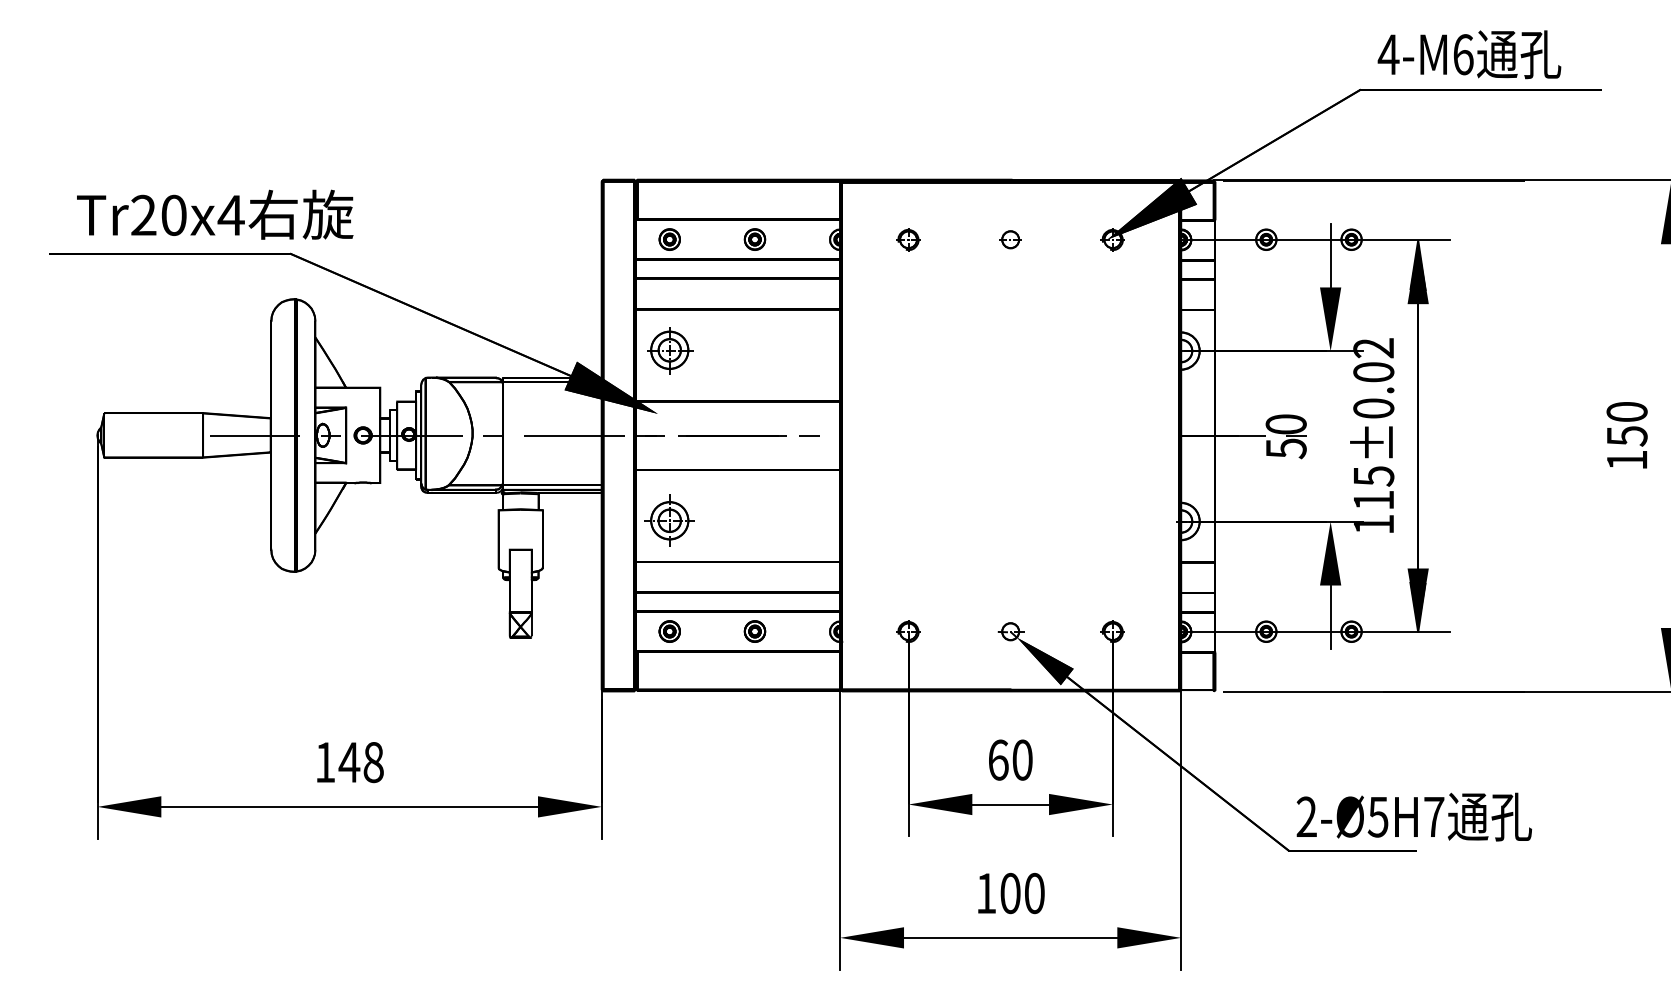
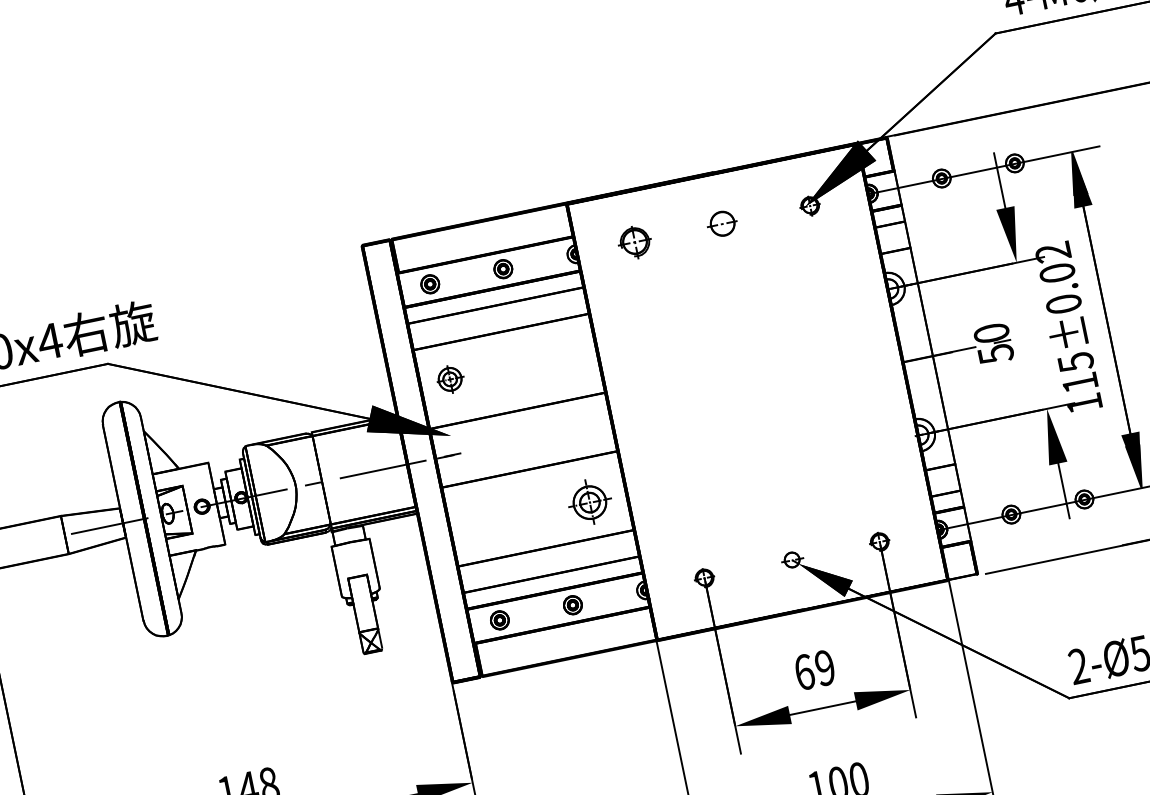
part: (908, 239) -> (634, 241), size x1.6
part: (1010, 239) -> (722, 223), size x1.6
part: (670, 350) -> (450, 379), size x0.7
line: (732, 435) -> (518, 441), removed
line: (809, 435) -> (584, 427), removed
part: (669, 520) -> (589, 502), moved
text: (1022, 759) -> (825, 667), 60 -> 69

